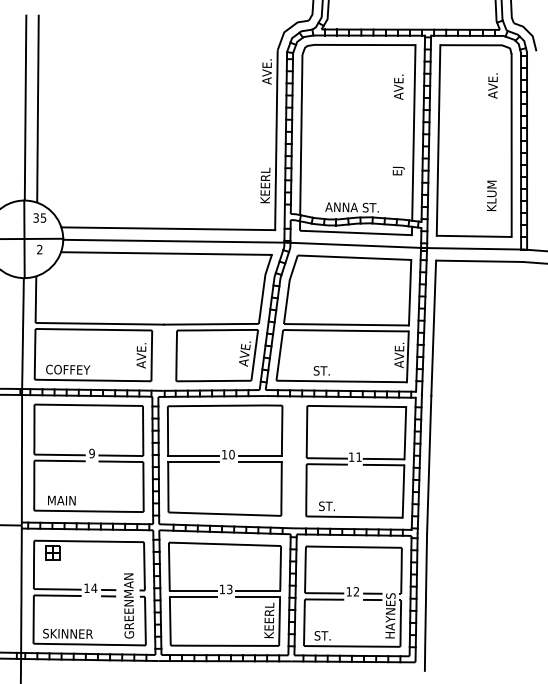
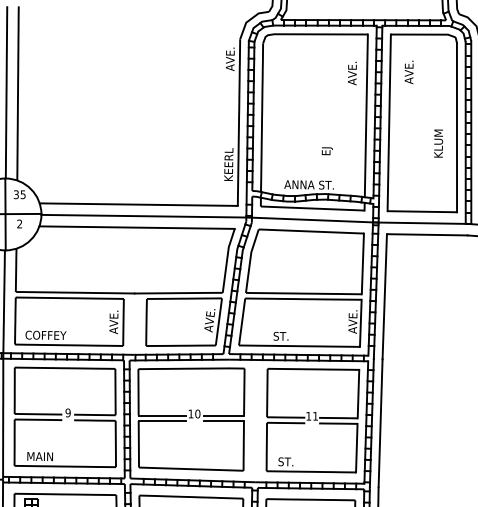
text: (492, 85) -> (408, 71), moved
text: (398, 170) -> (327, 150), moved
text: (491, 195) -> (438, 143), moved

